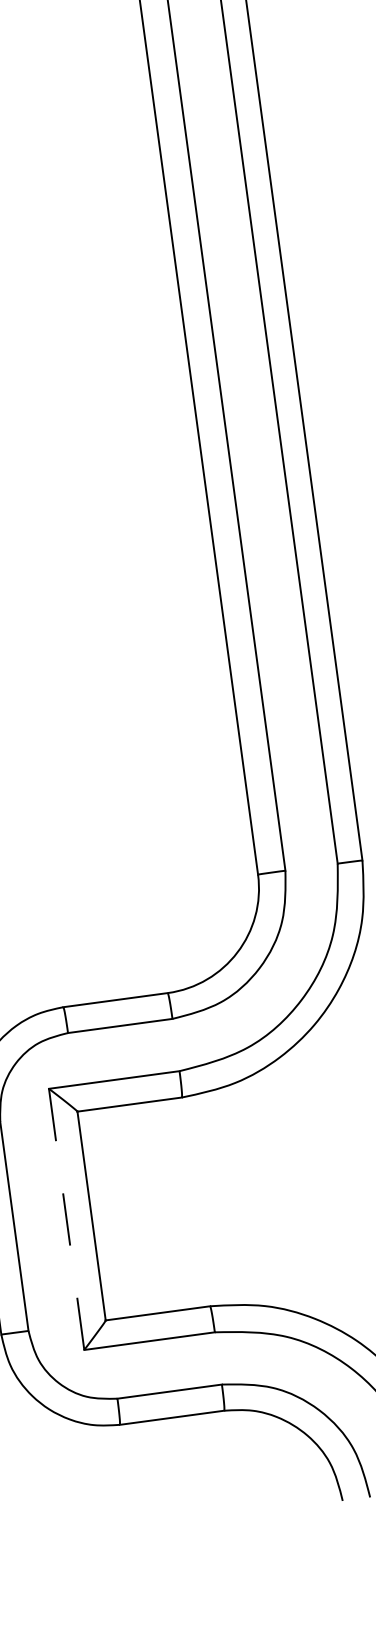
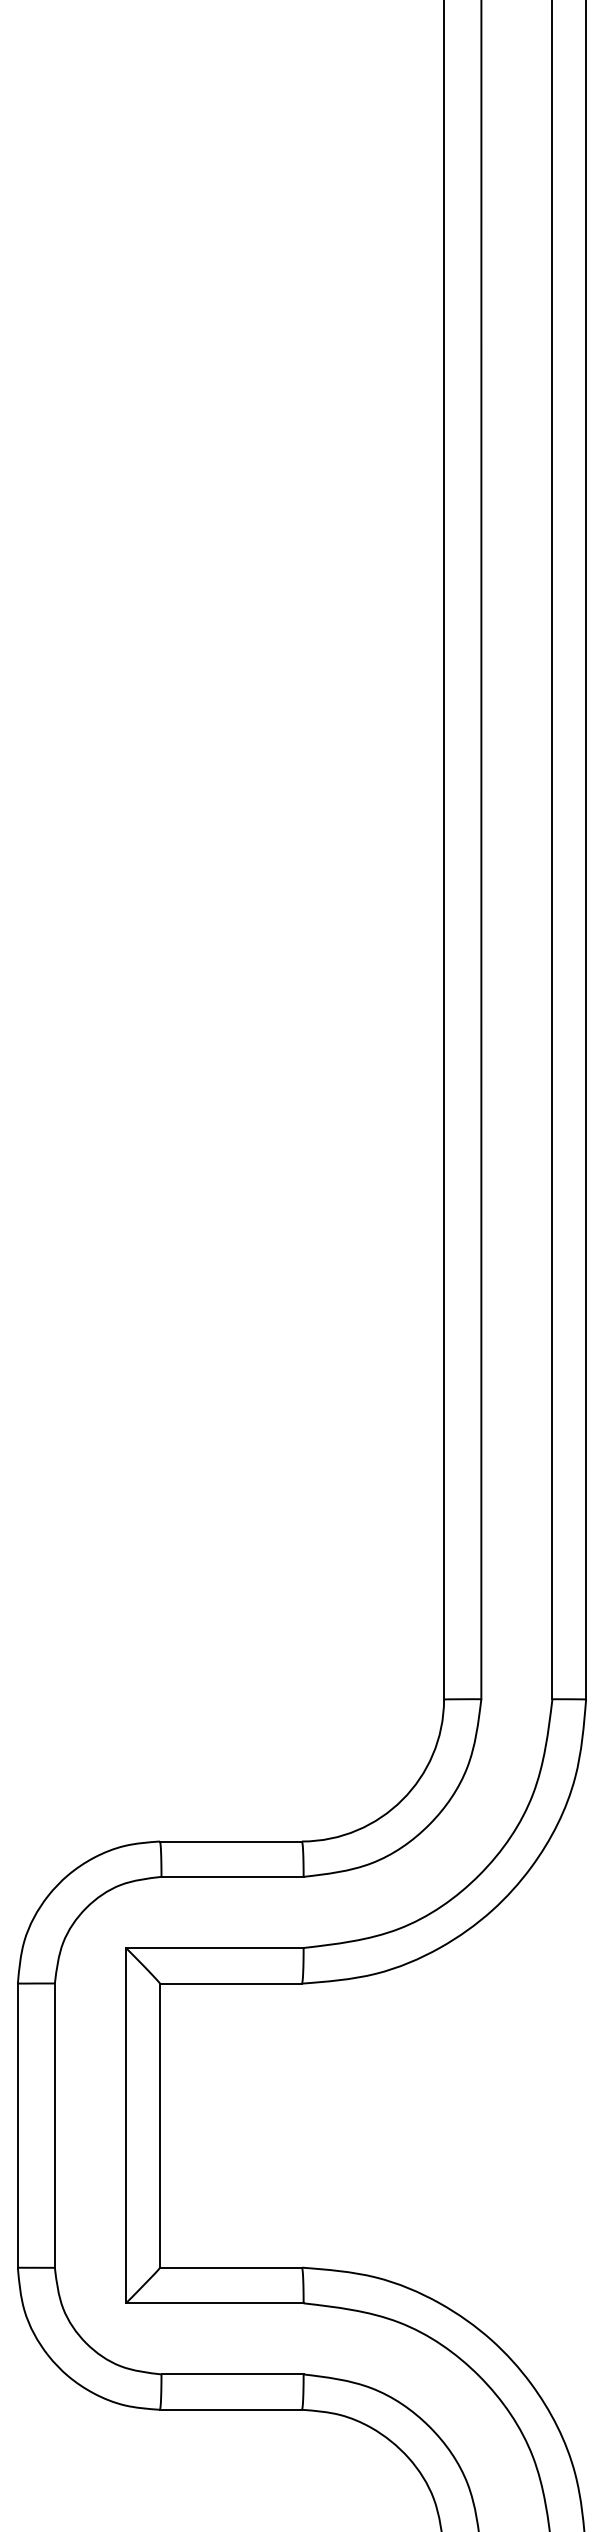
line: (66, 1219) -> (125, 2125), dashed -> solid

